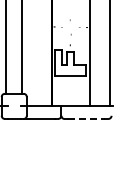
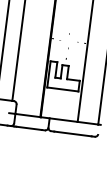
line: (86, 118) -> (73, 133), dashed -> solid

